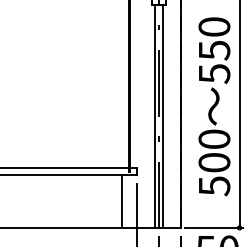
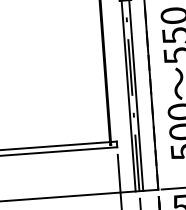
line: (121, 200) -> (105, 170), removed

